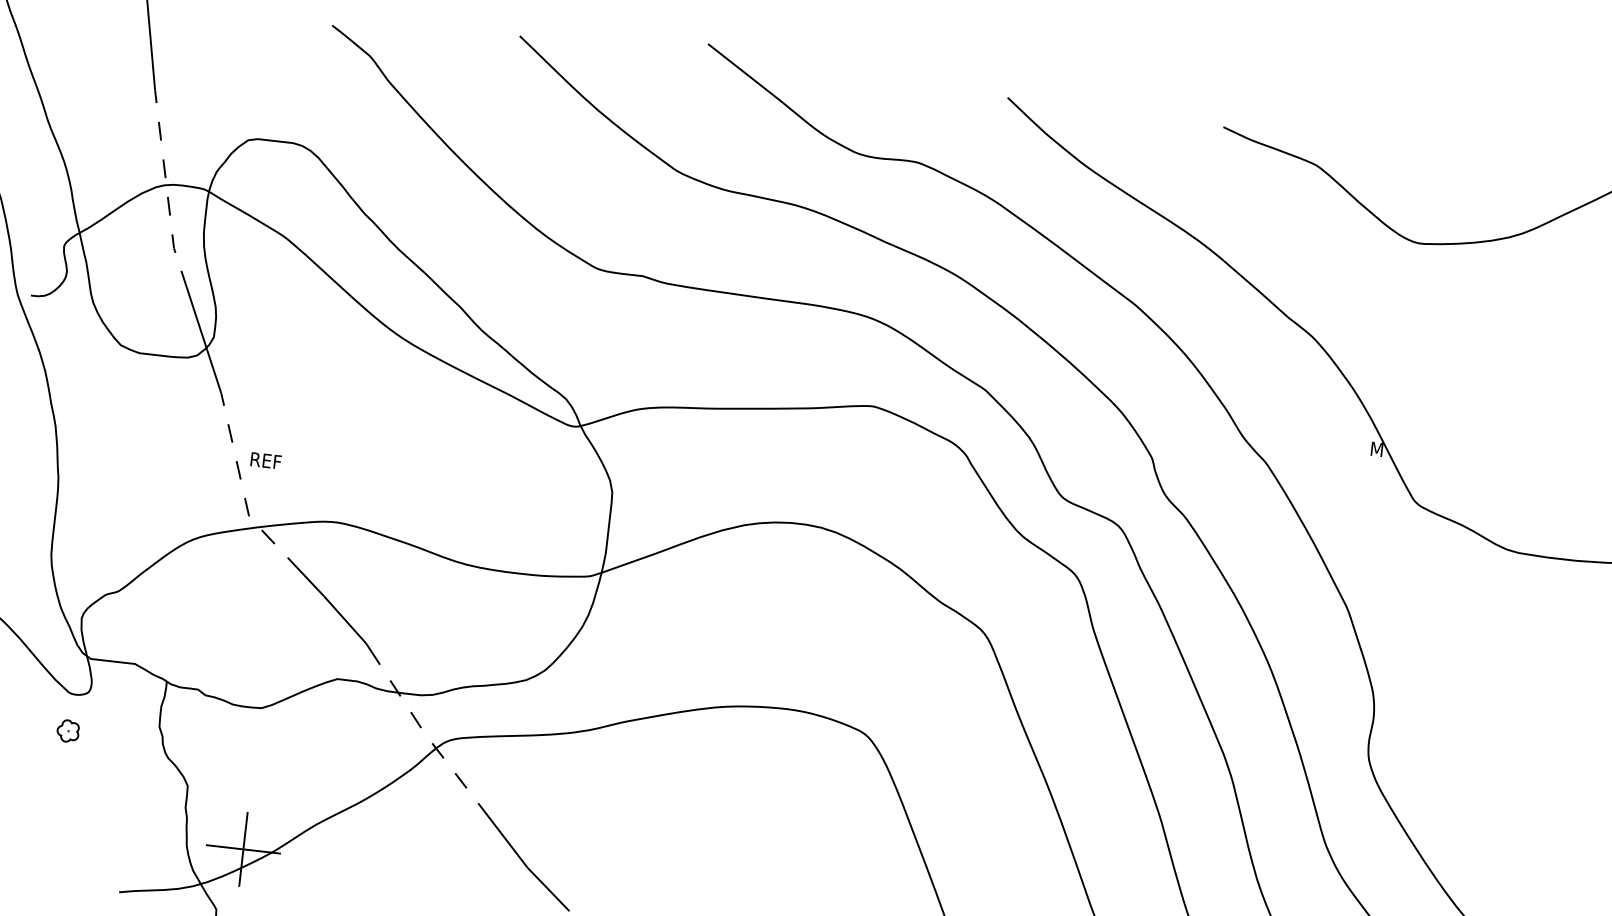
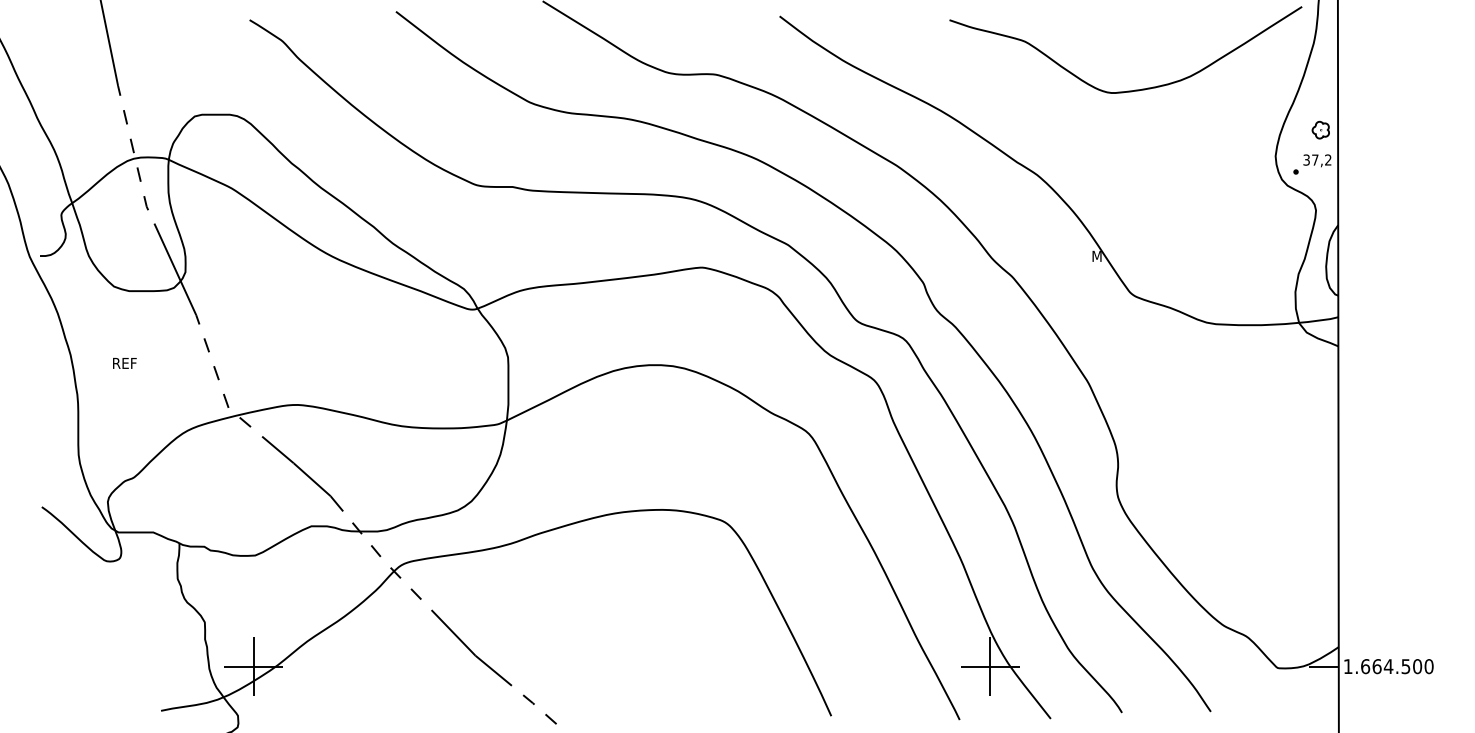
text: (265, 460) -> (124, 363), moved
part: (68, 731) -> (107, 590), removed

